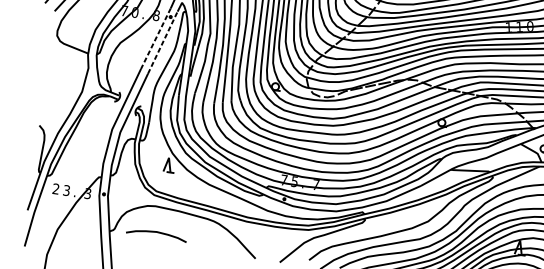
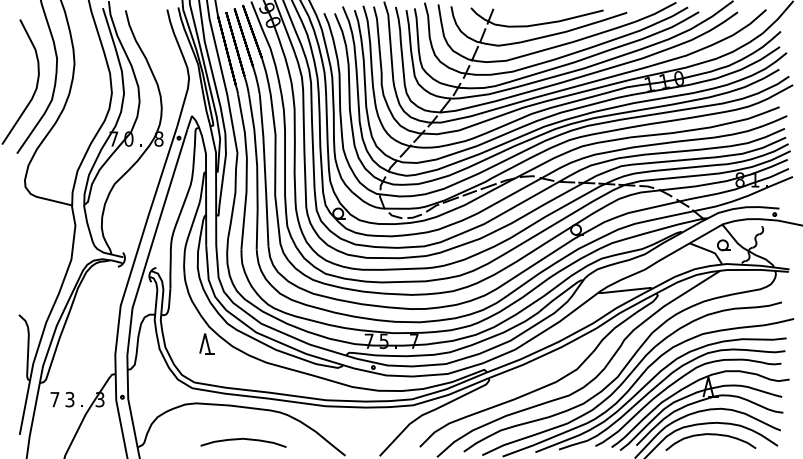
line: (155, 38) -> (162, 171), dashed -> solid
line: (163, 42) -> (173, 174), dashed -> solid
text: (55, 188) -> (54, 399), 2 -> 7
curve: (156, 232) -> (243, 439), moved

